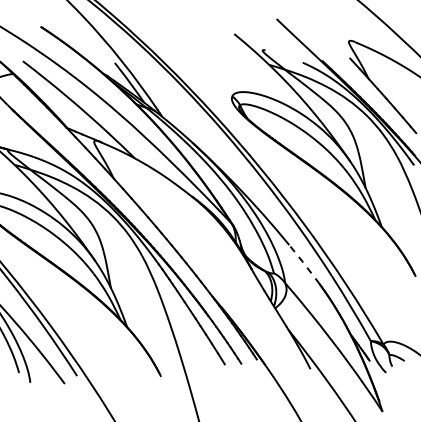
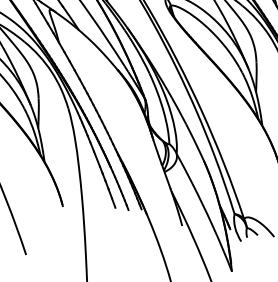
line: (304, 264) -> (195, 142), dashed -> solid

